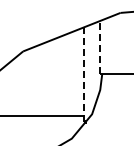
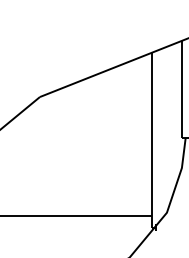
line: (100, 46) -> (182, 87), dashed -> solid
line: (84, 74) -> (152, 139), dashed -> solid

